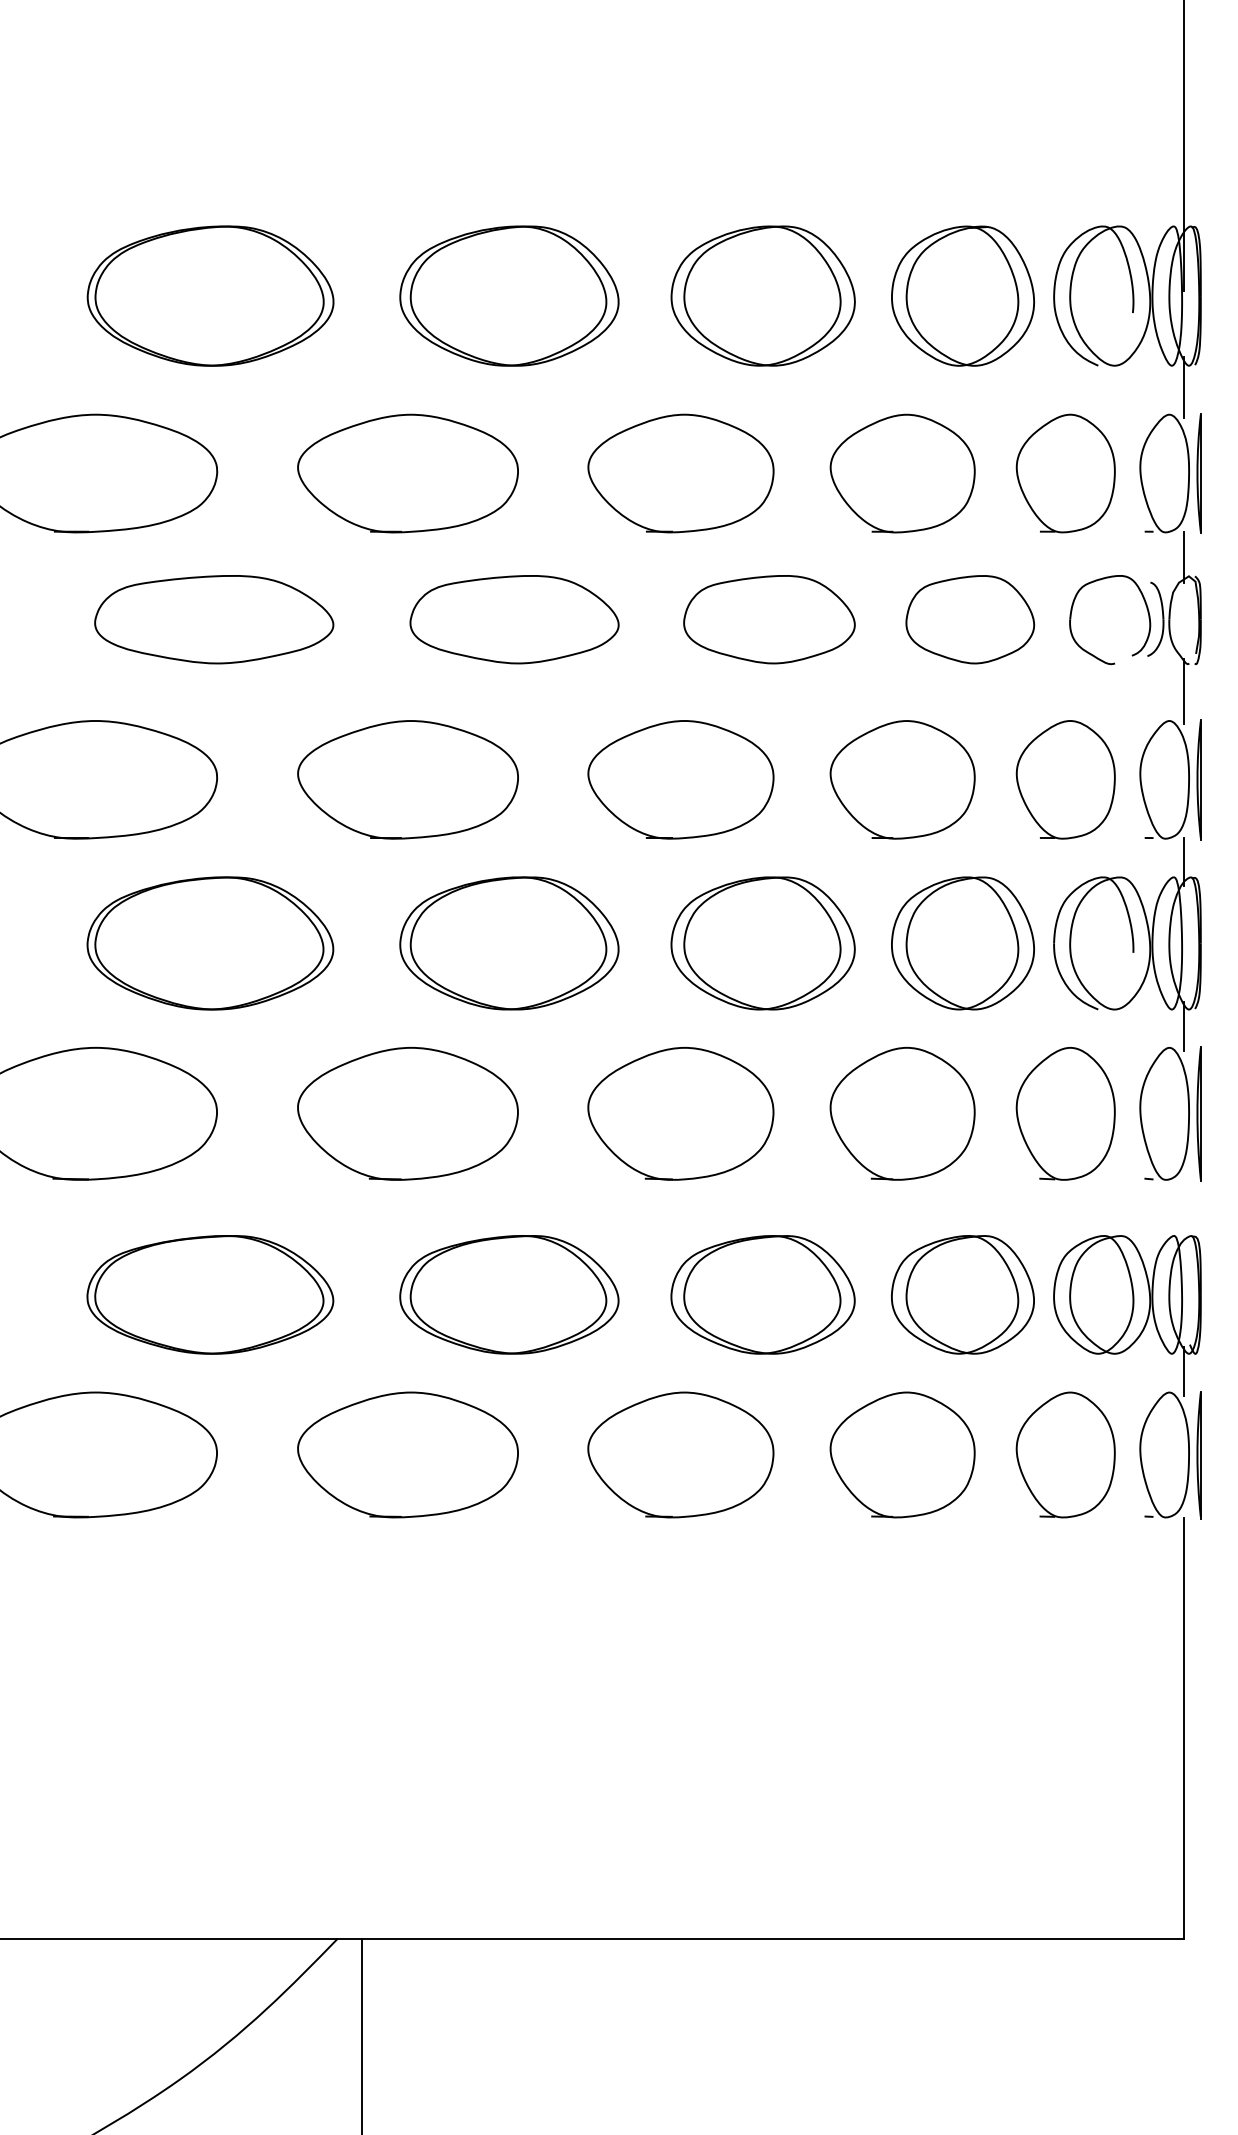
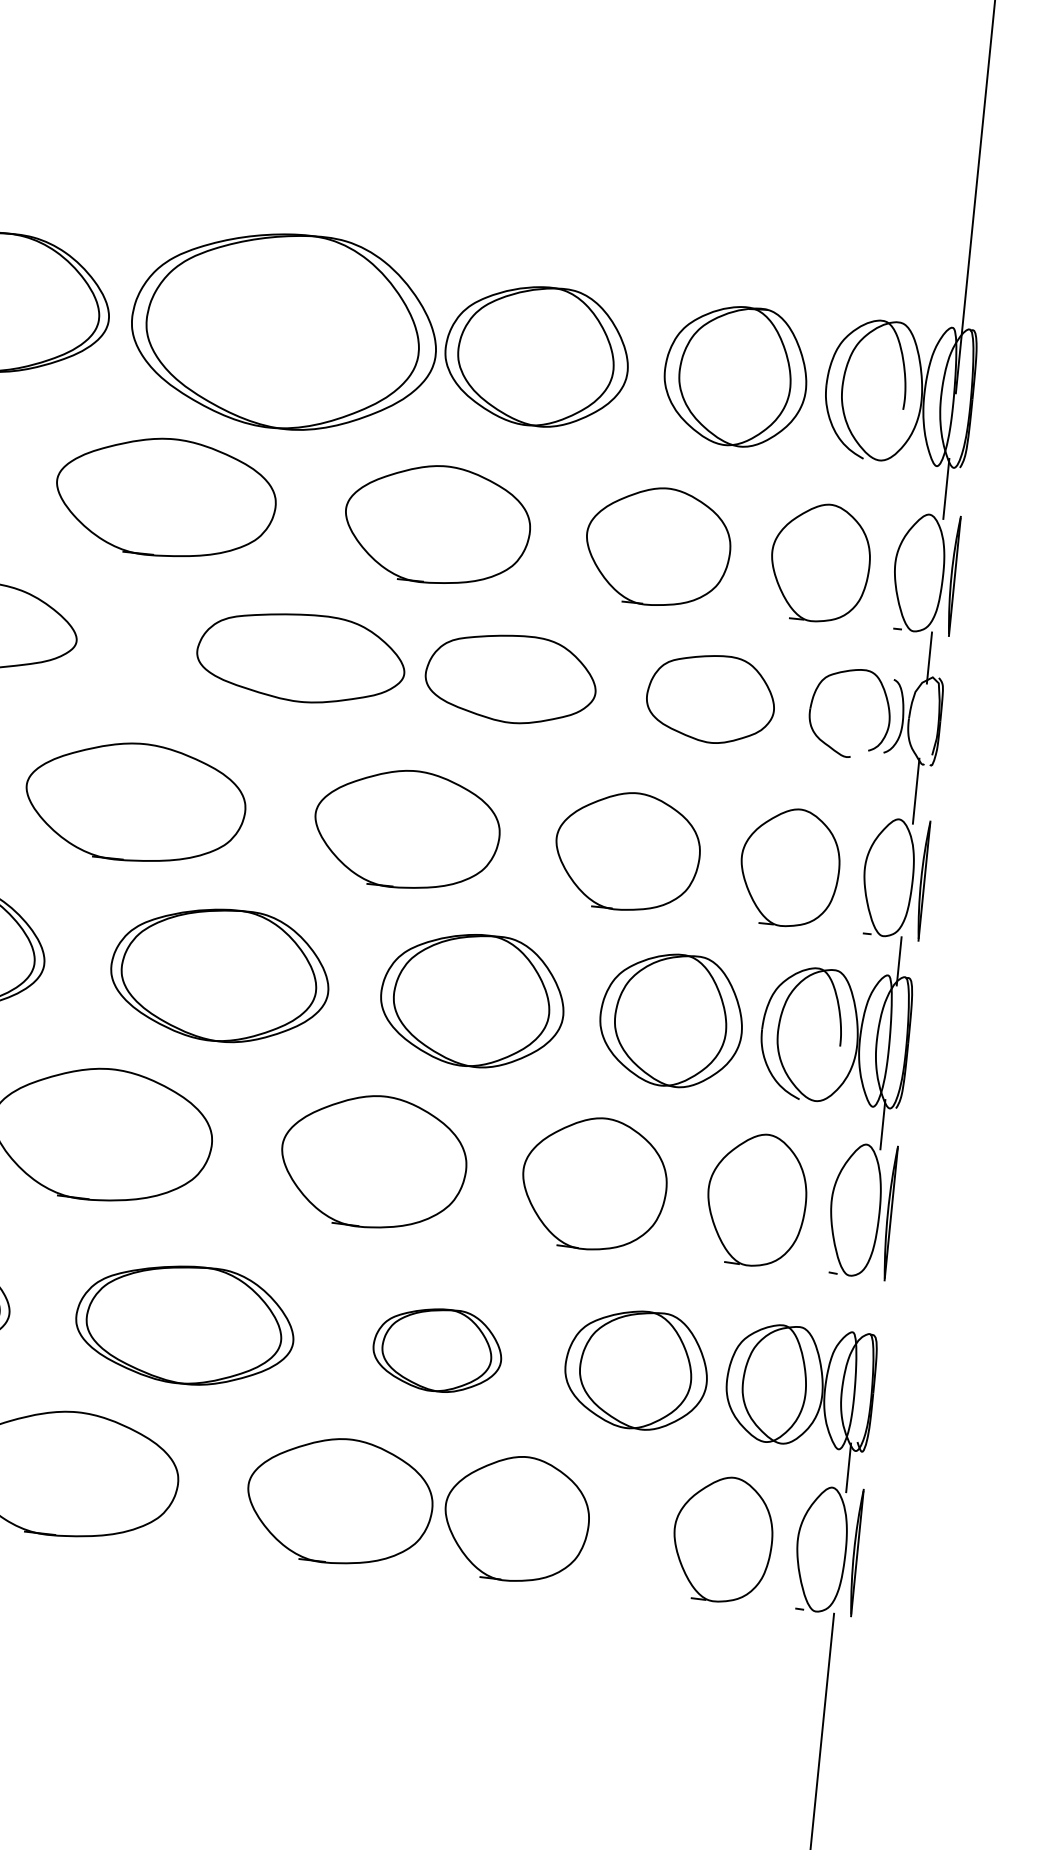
part: (509, 295) -> (284, 330), size x1.4
part: (514, 619) -> (301, 657), moved
part: (762, 1294) -> (437, 1349), size x0.7
part: (902, 1454) -> (516, 1518), moved

